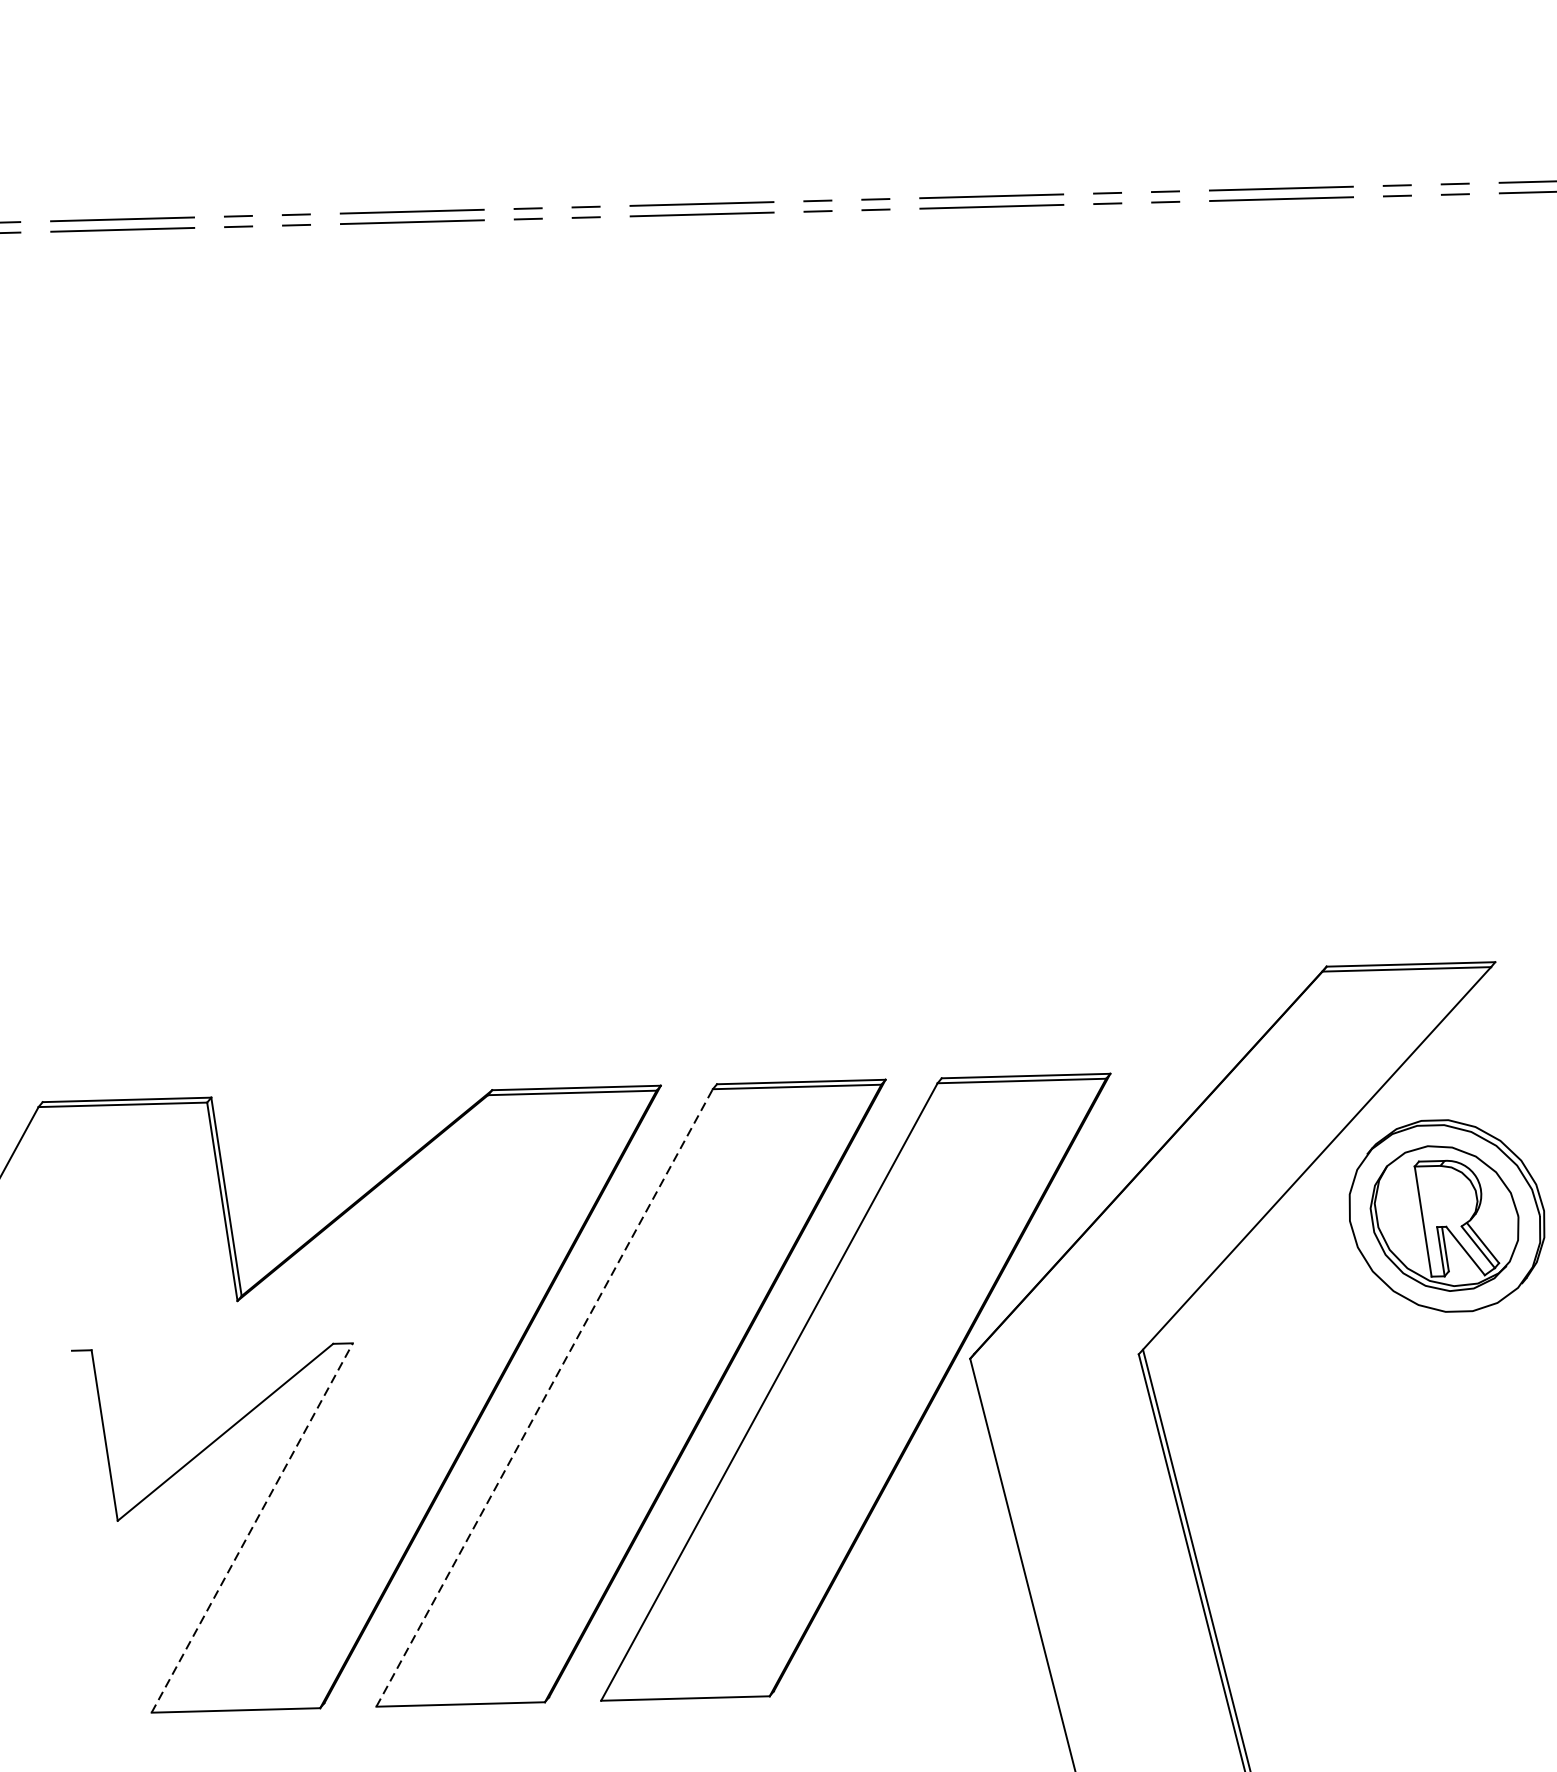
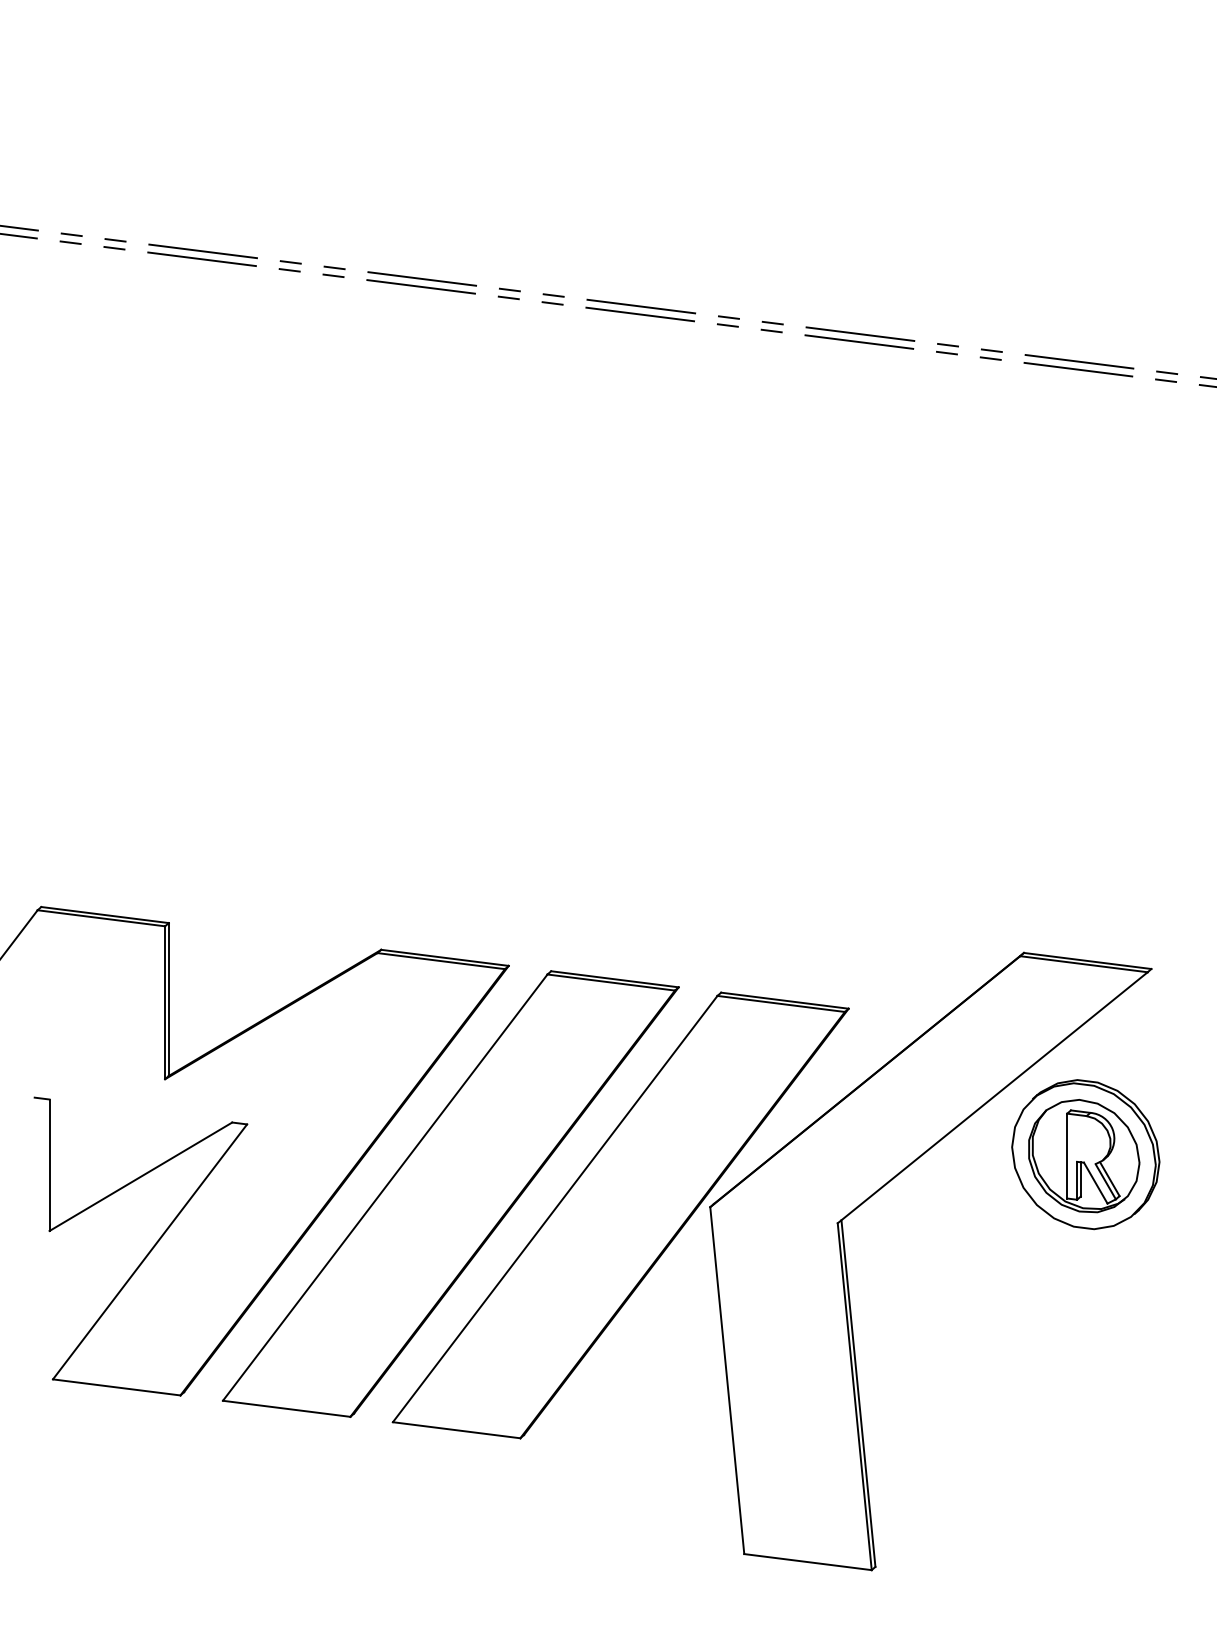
line: (544, 1397) -> (385, 1187), dashed -> solid
line: (252, 1527) -> (150, 1251), dashed -> solid

